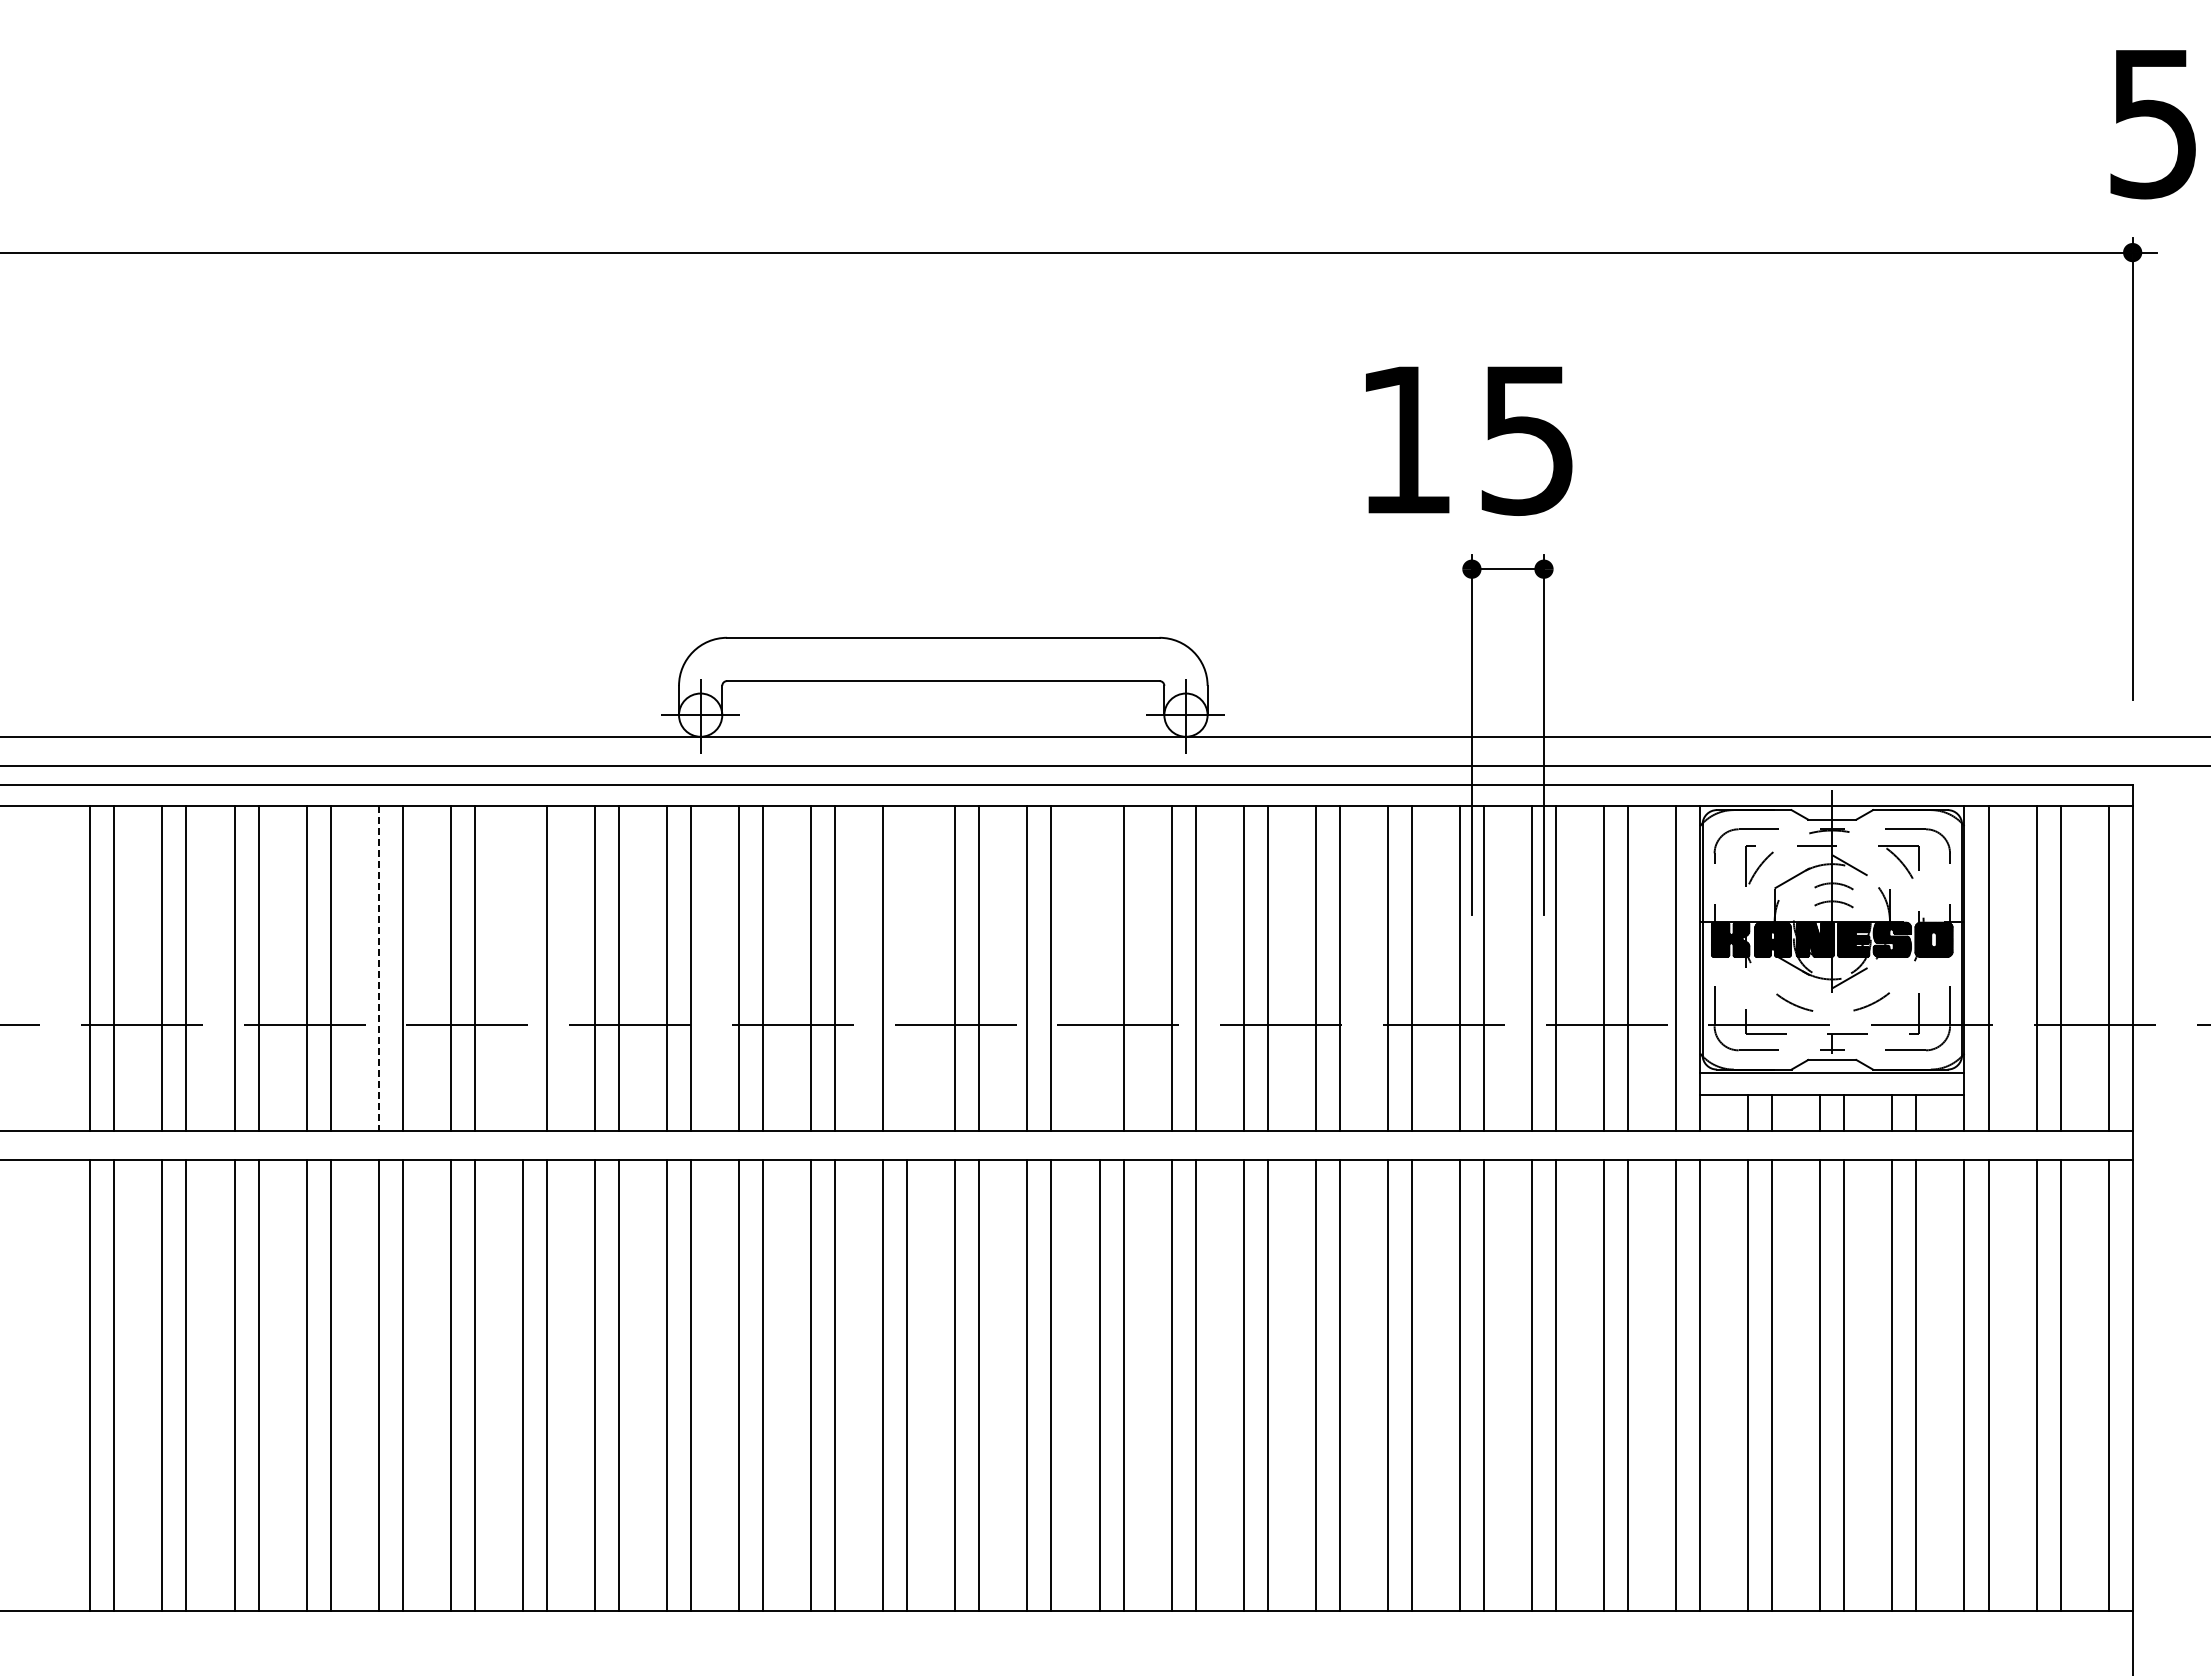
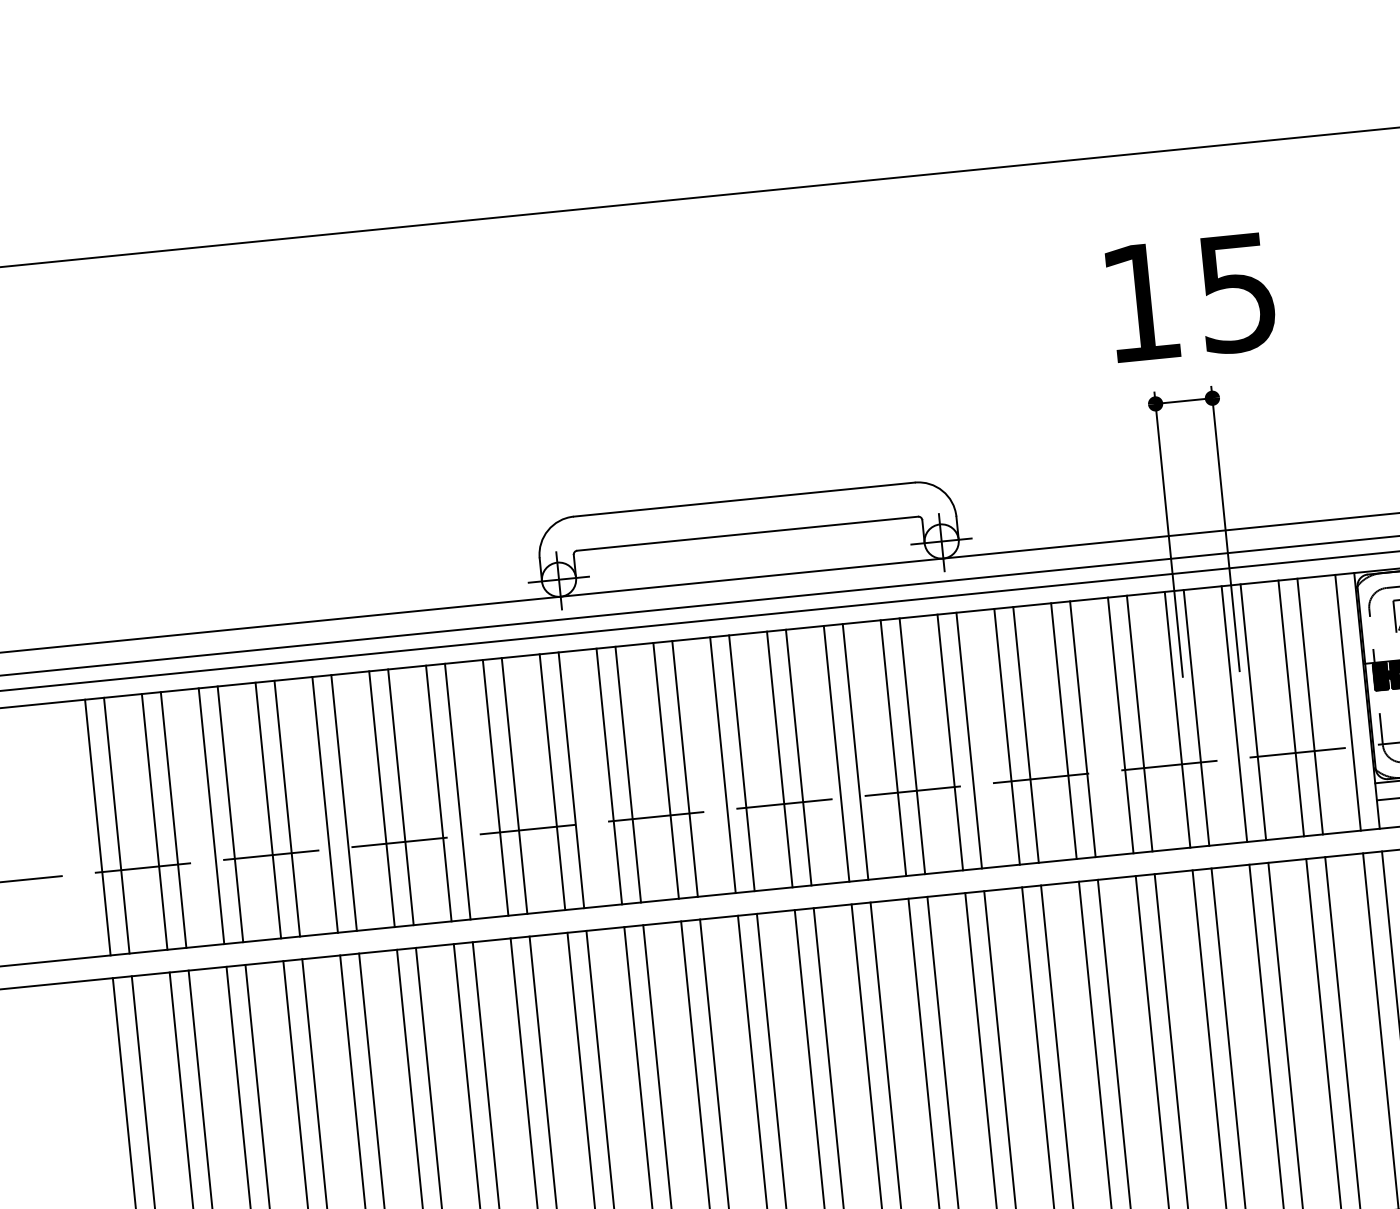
text: (1469, 440) -> (1191, 297), moved
line: (522, 968) -> (438, 793), added
line: (907, 968) -> (742, 763), added
line: (1099, 968) -> (893, 748), added
line: (378, 969) -> (325, 805), dashed -> solid

